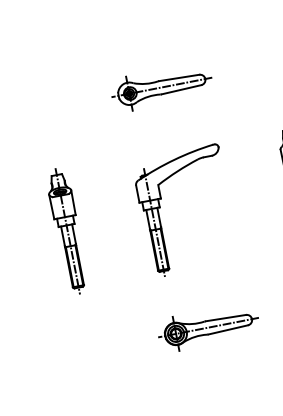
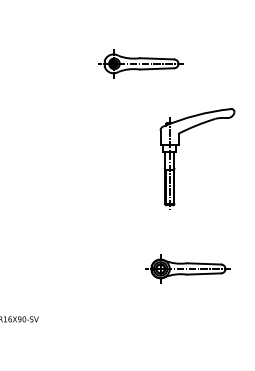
part: (160, 87) -> (140, 63), moved
part: (159, 207) -> (176, 152), moved
part: (67, 230) -> (87, 166), removed

